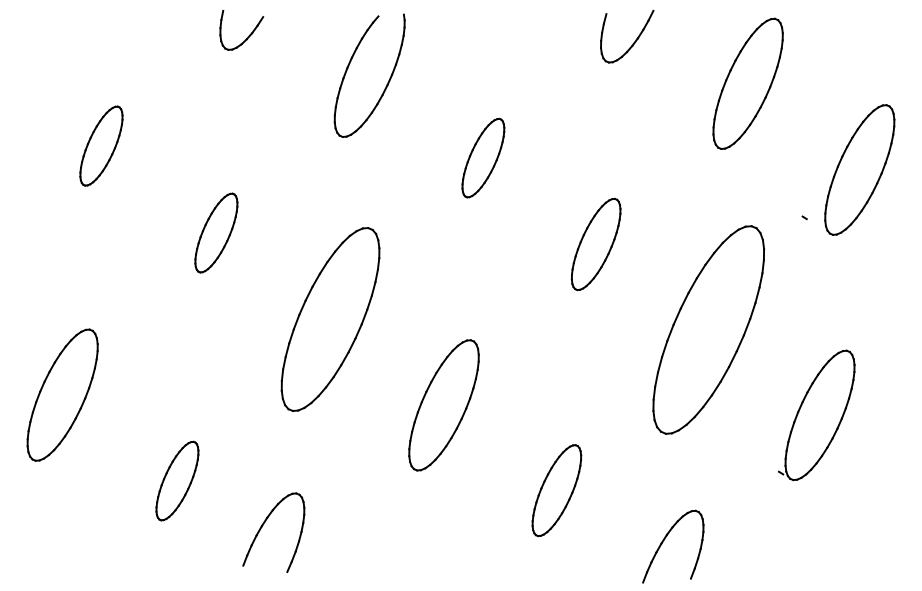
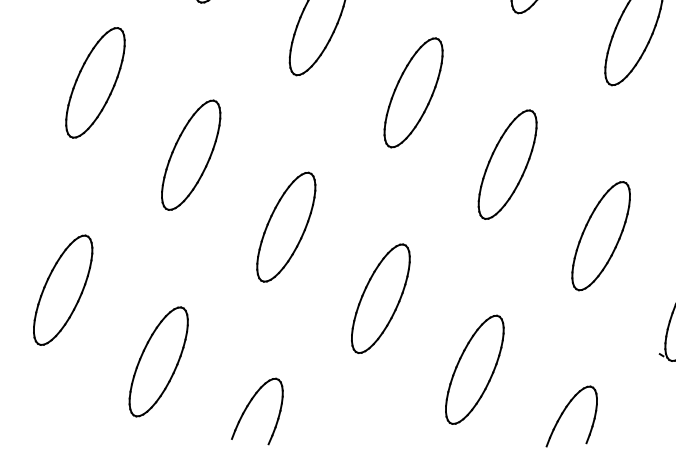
part: (101, 145) -> (95, 82), size x1.67
part: (483, 157) -> (413, 92), size x1.67
part: (216, 232) -> (191, 154), size x1.67
part: (595, 244) -> (507, 164), size x1.43
part: (330, 319) -> (286, 227), size x0.71
part: (707, 330) -> (600, 236), size x0.62
part: (177, 480) -> (158, 361), size x1.67
part: (556, 490) -> (474, 369), size x1.43
part: (264, 524) -> (249, 404), moved

